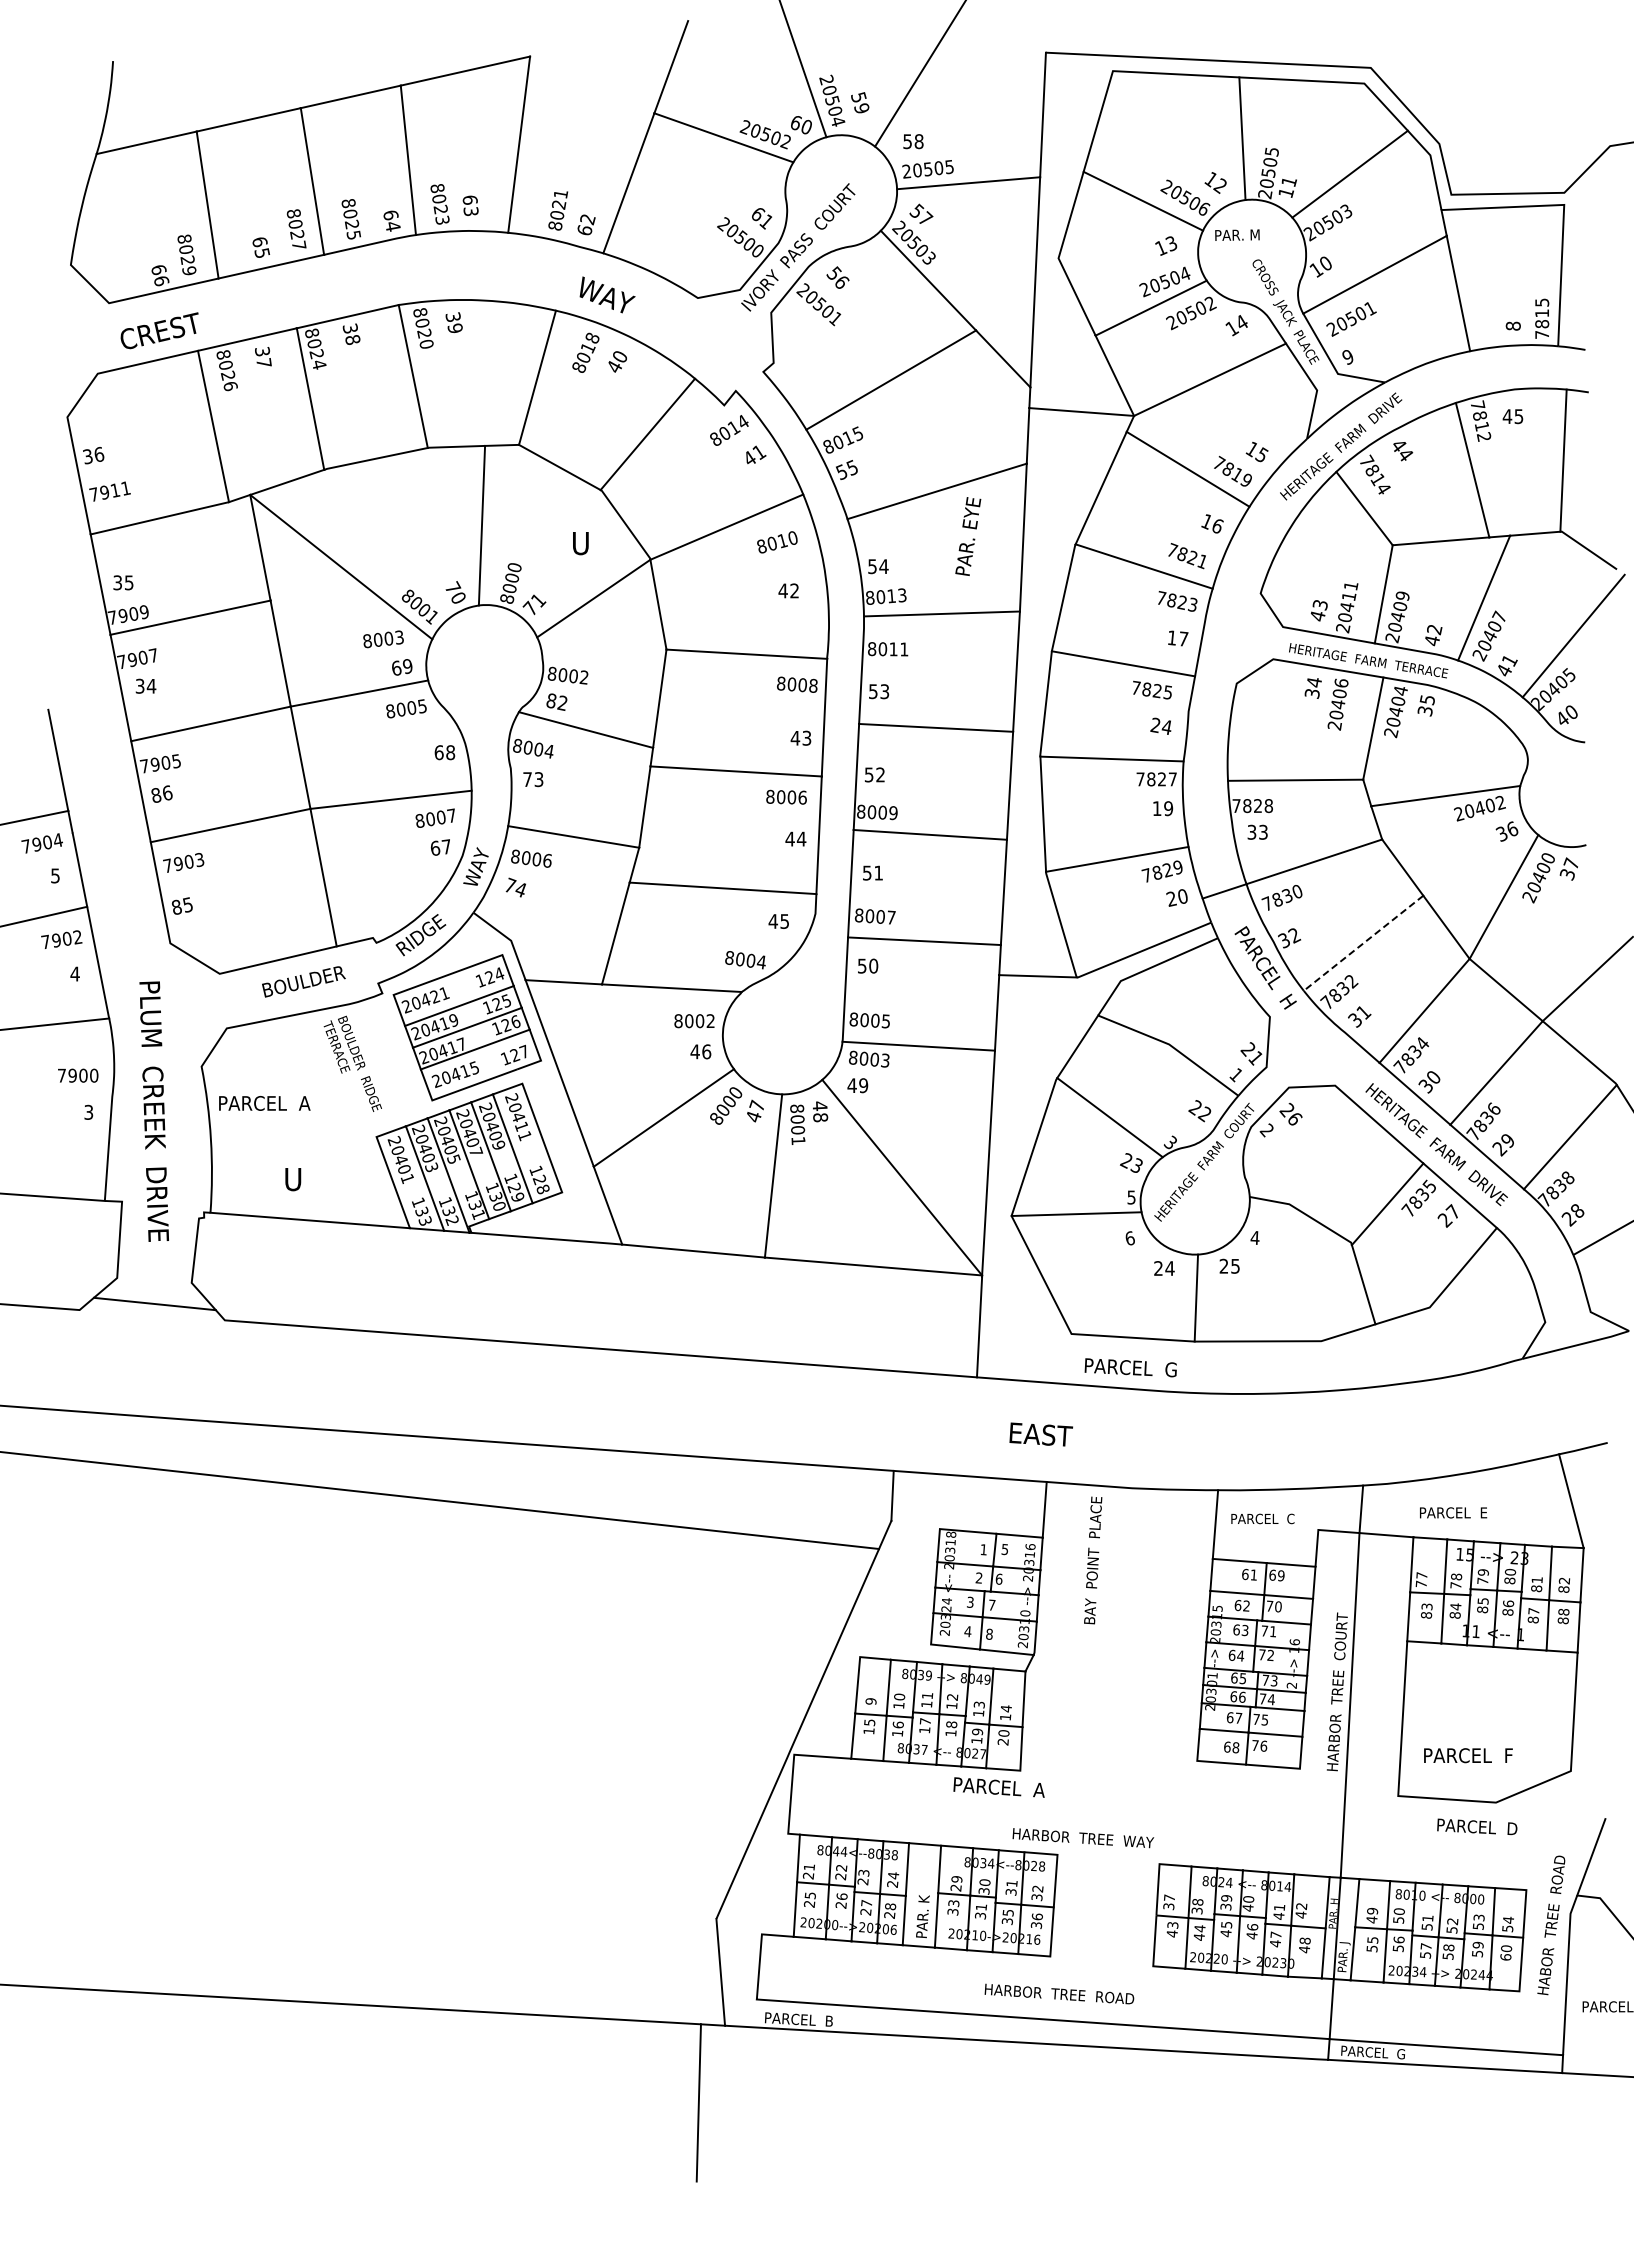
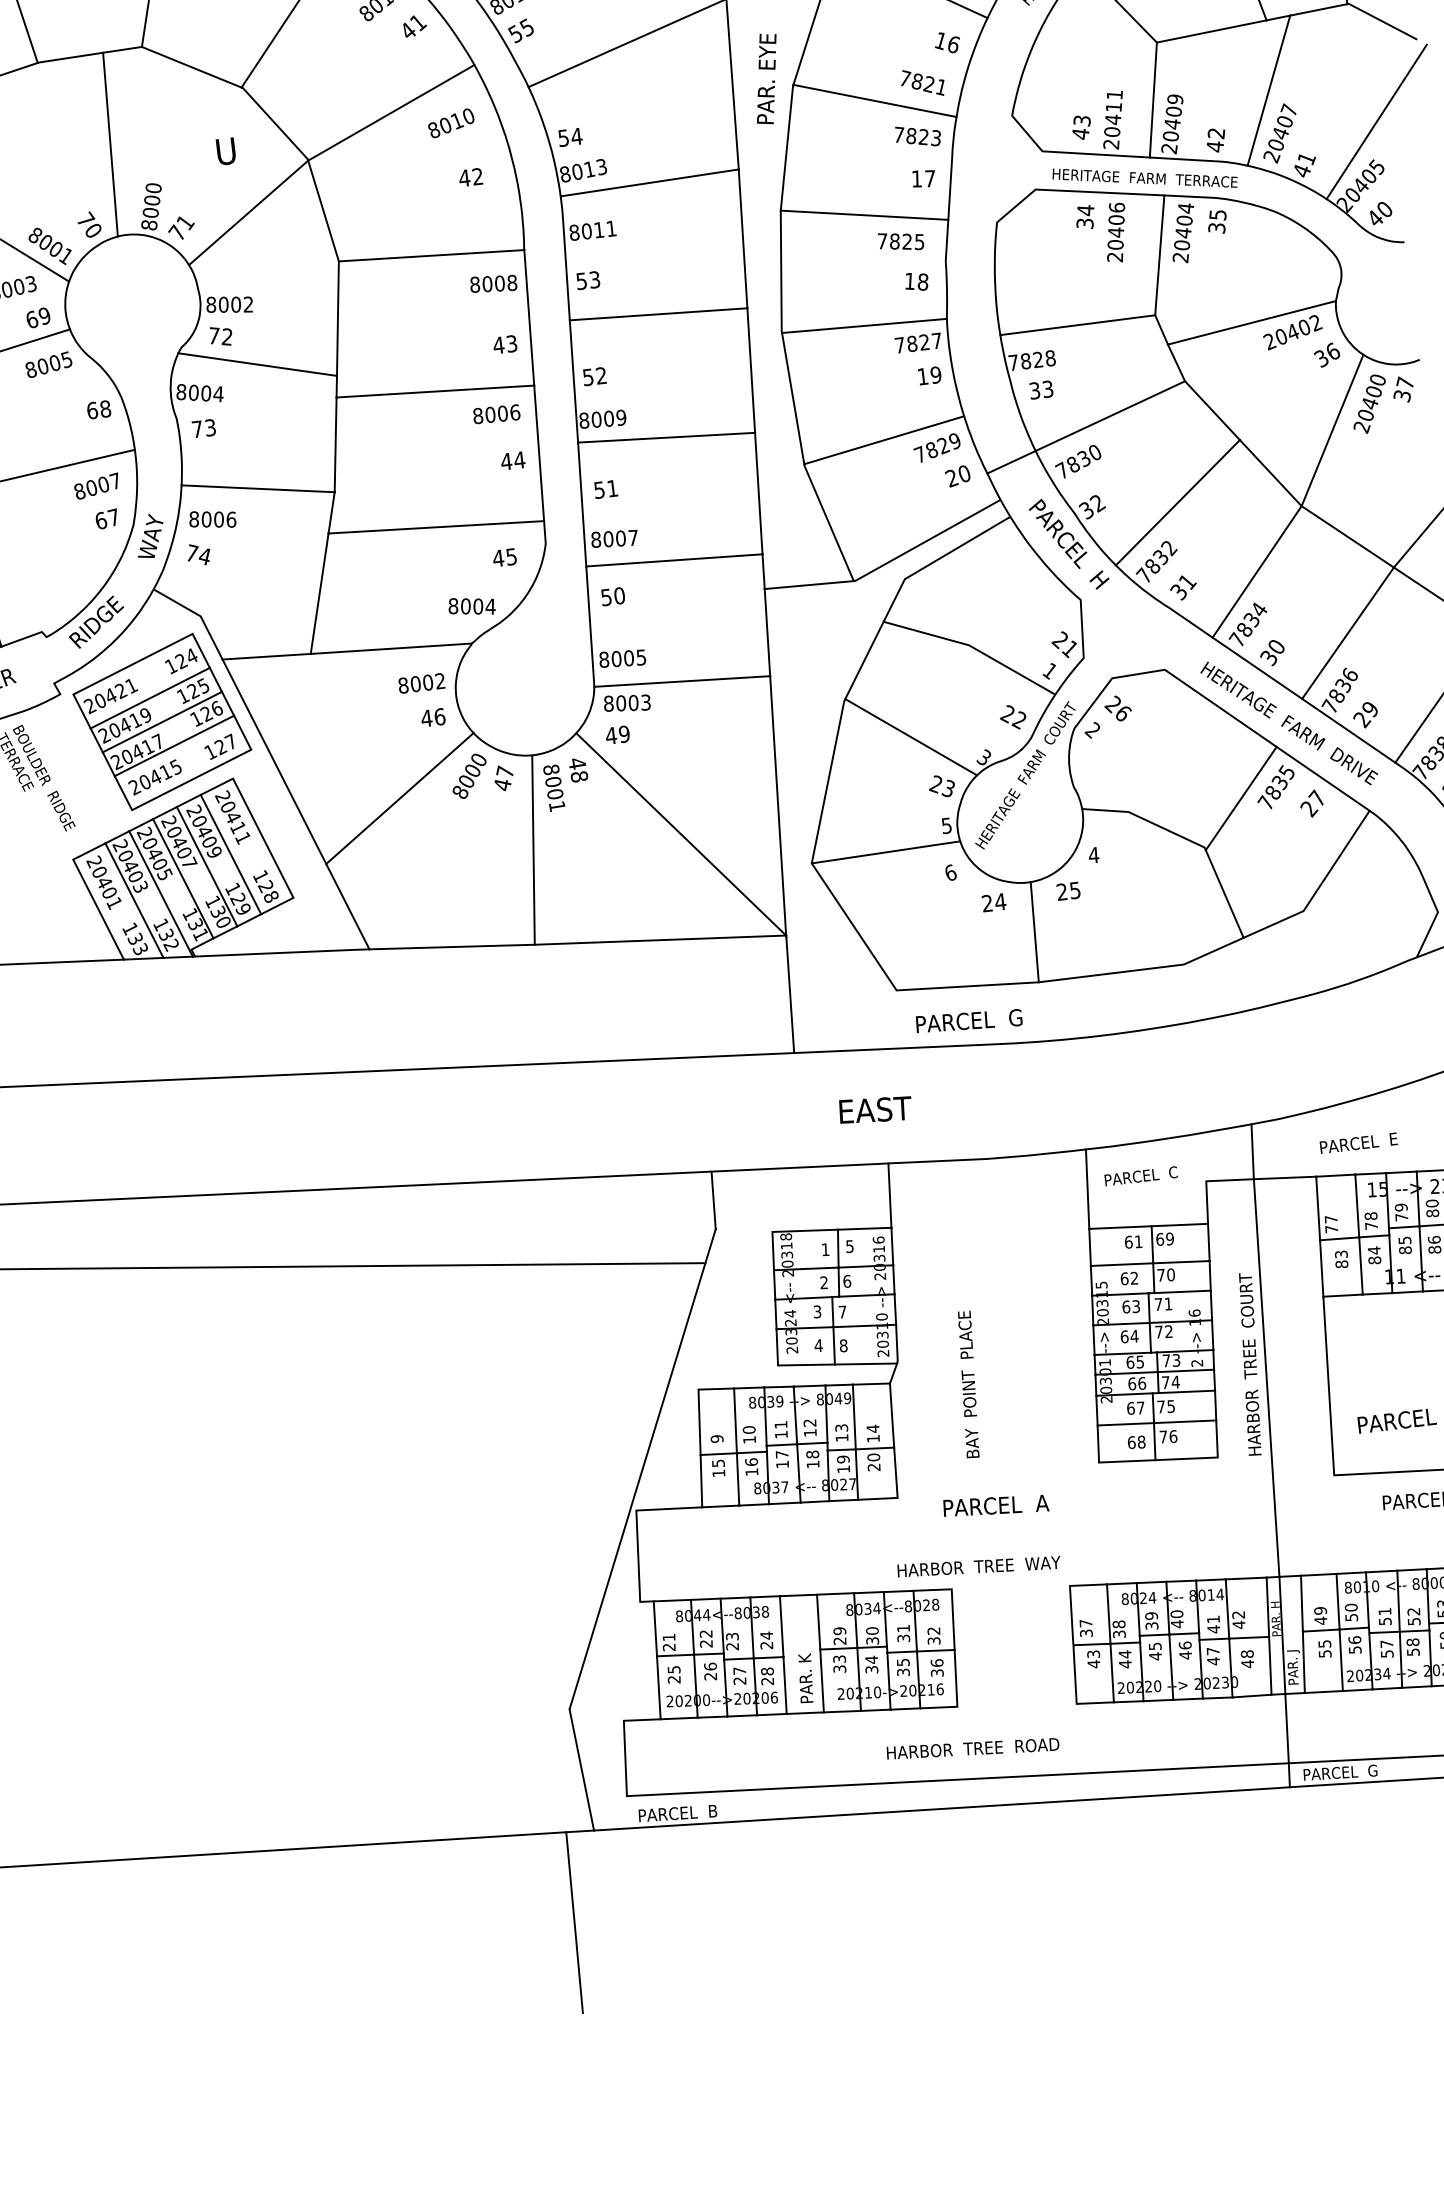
text: (968, 536) -> (766, 78), moved
text: (551, 700) -> (214, 335), 82 -> 72
text: (1160, 725) -> (915, 280), 24 -> 18
line: (1363, 943) -> (1177, 502), dashed -> solid
text: (1093, 1560) -> (969, 1384), moved
text: (998, 1787) -> (995, 1505), moved
text: (981, 1907) -> (871, 1660), 31 -> 34

